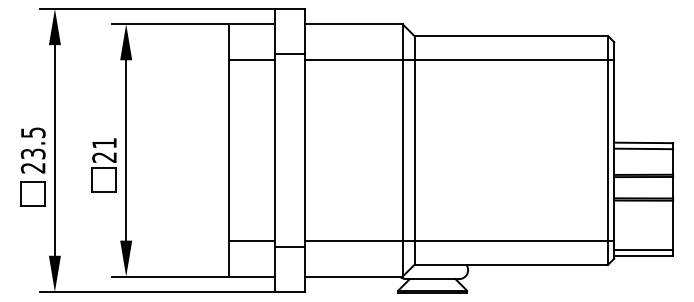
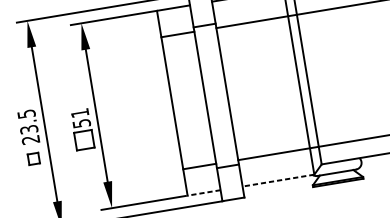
text: (104, 157) -> (81, 123), 21 -> 51
part: (32, 193) -> (33, 158), size x0.6
line: (251, 276) -> (203, 192), solid -> dashed
line: (353, 276) -> (278, 180), solid -> dashed

